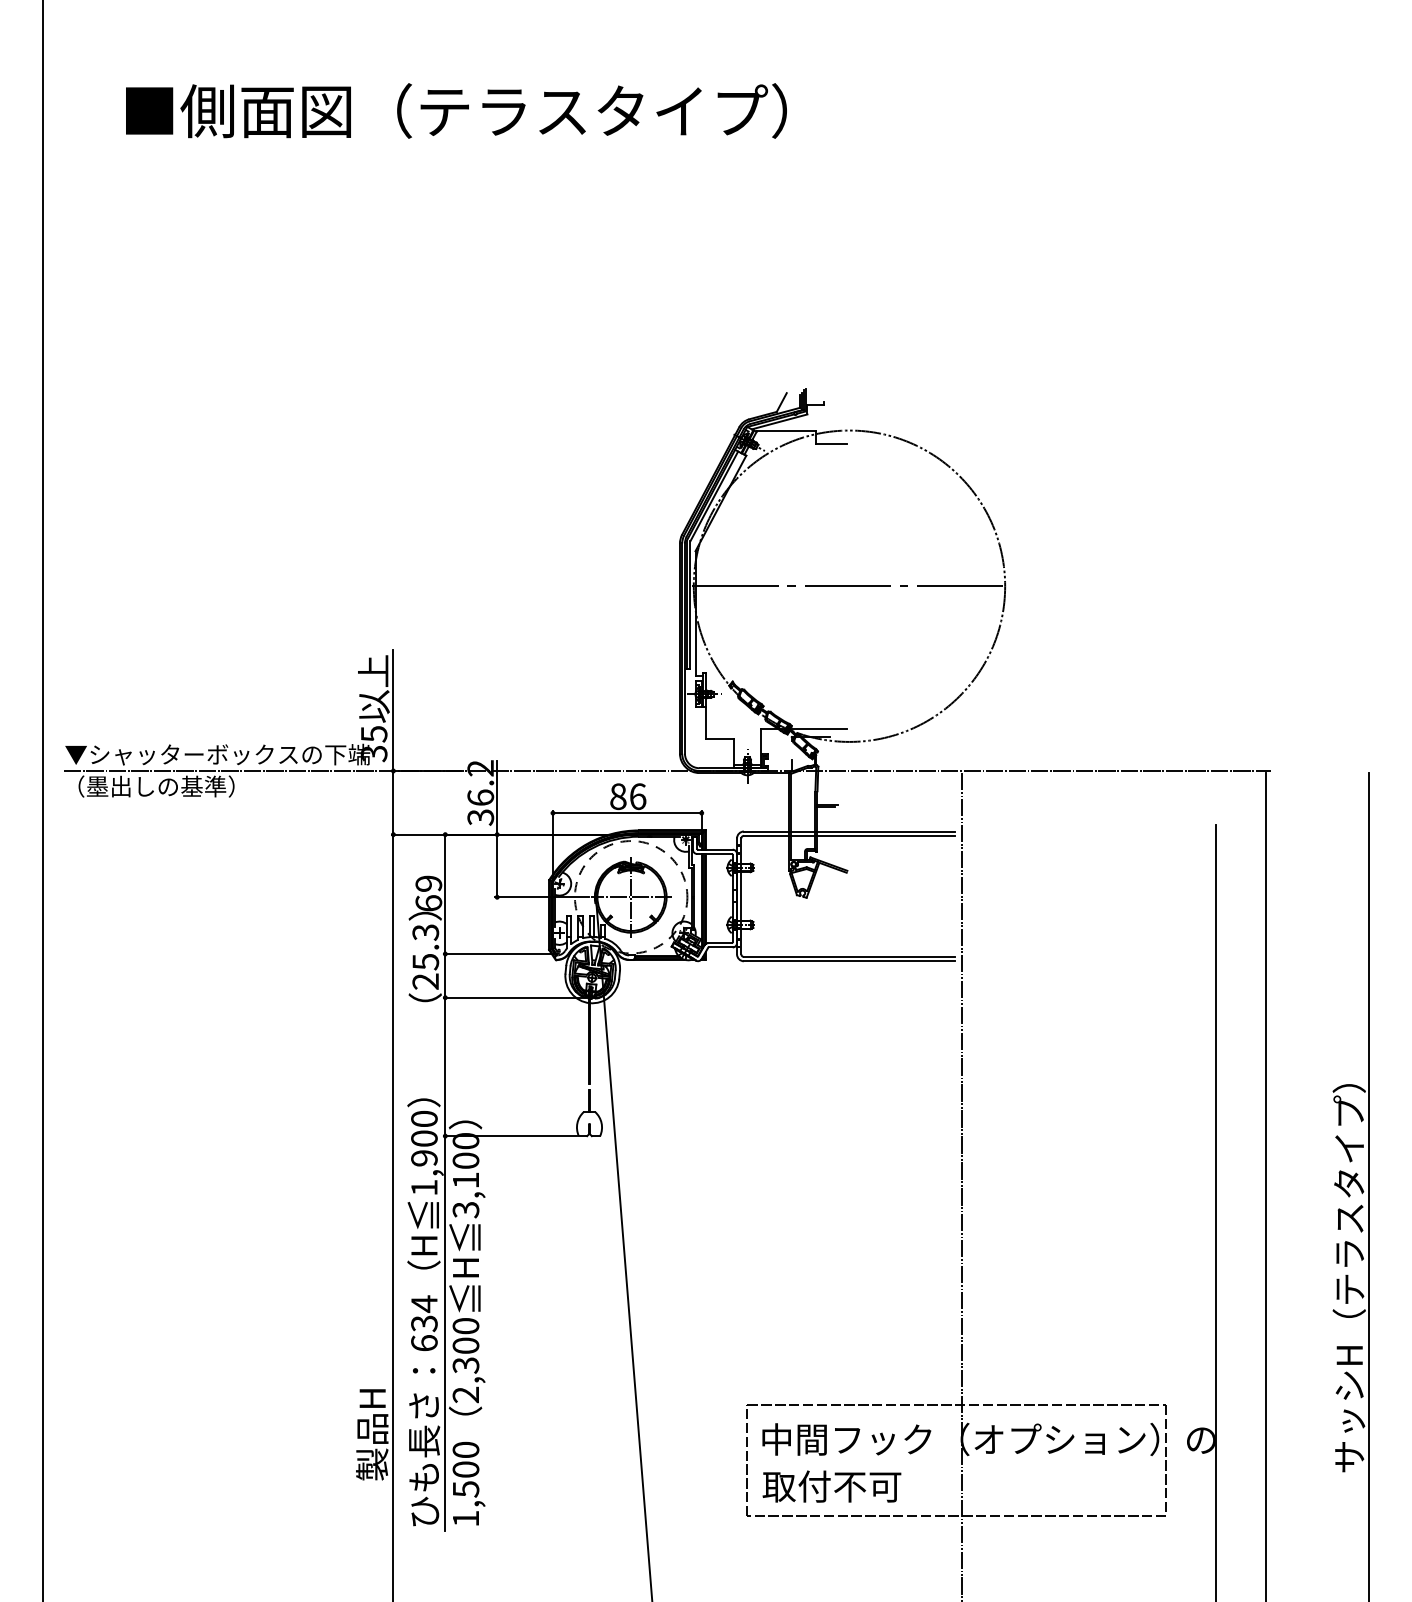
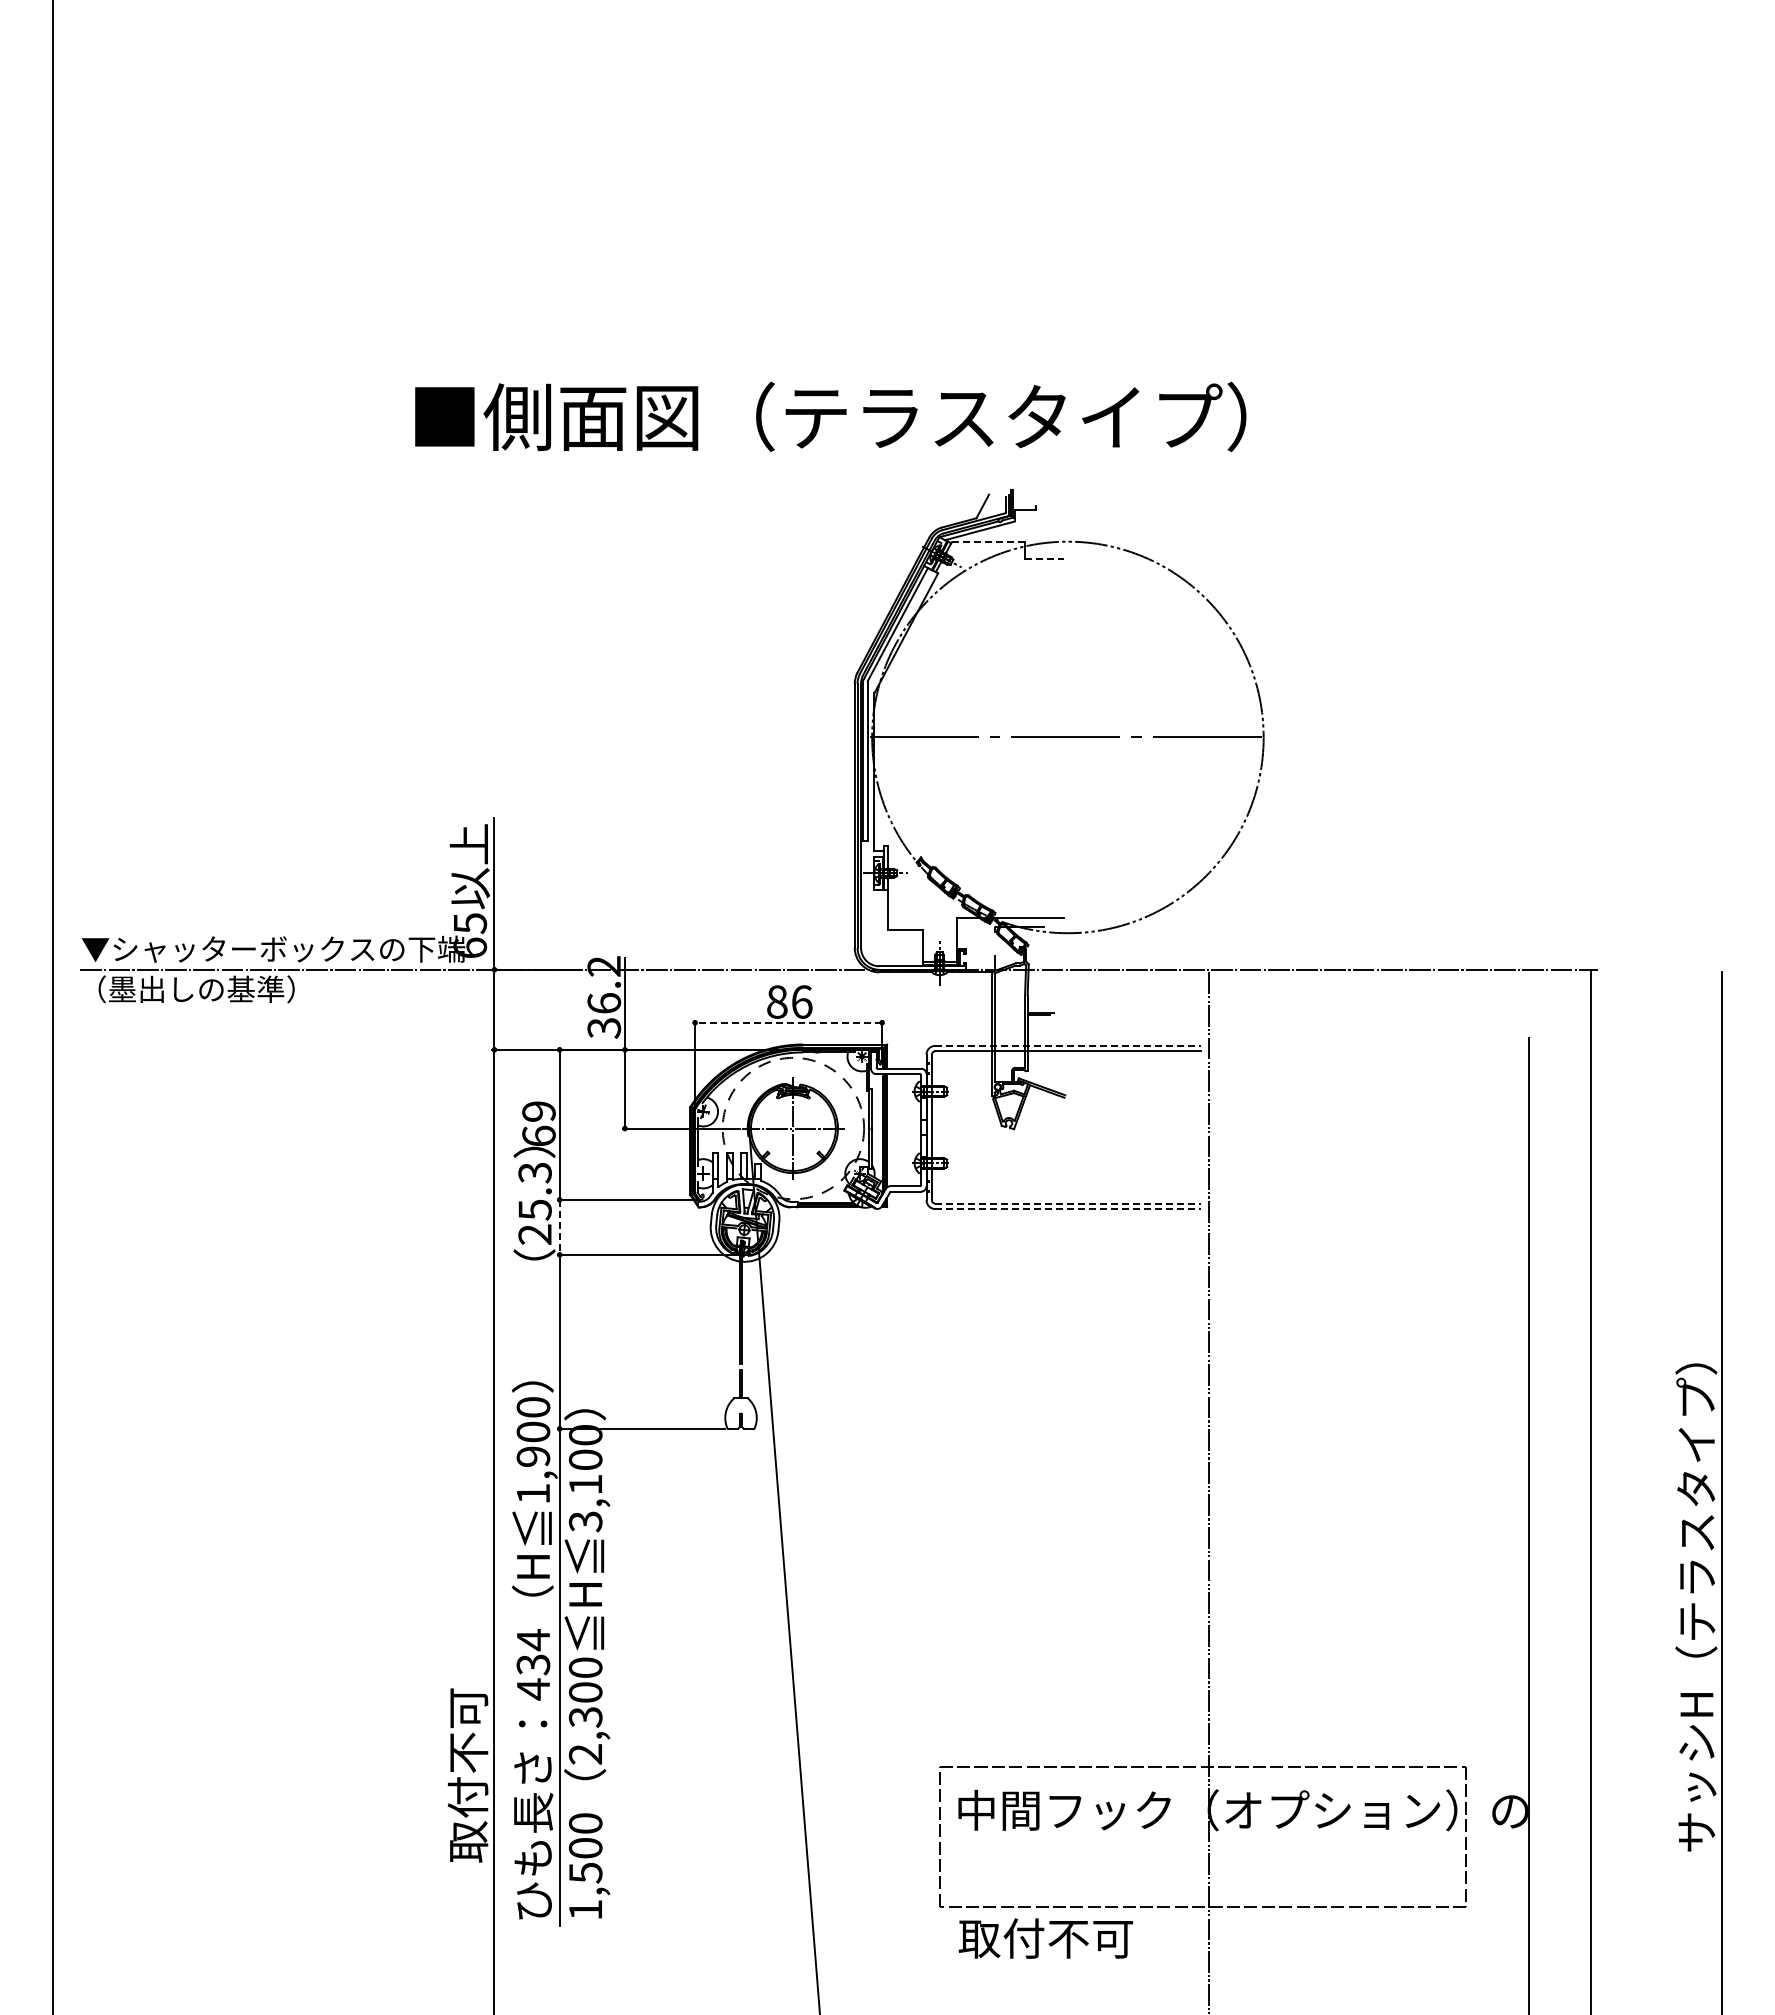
text: (456, 110) -> (830, 416), moved
line: (786, 431) -> (988, 542), solid -> dashed
line: (830, 443) -> (1044, 558), solid -> dashed
text: (374, 753) -> (470, 947), 35 -> 65
line: (627, 812) -> (788, 1022), solid -> dashed
line: (849, 831) -> (1067, 1045), solid -> dashed
line: (849, 956) -> (1067, 1203), solid -> dashed
line: (849, 961) -> (1067, 1209), solid -> dashed
line: (445, 975) -> (559, 1227), solid -> dashed
text: (424, 1343) -> (533, 1689), 634 -> 434
text: (371, 1411) -> (467, 1775), 製品H -> 取付不可
text: (831, 1486) -> (1045, 1938), moved

